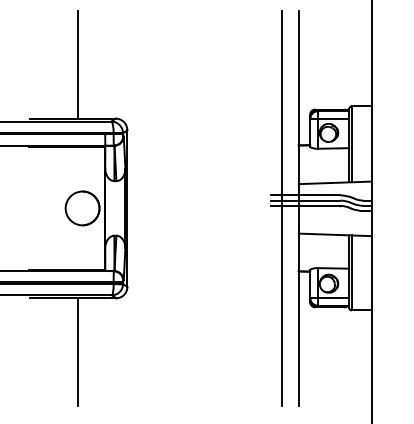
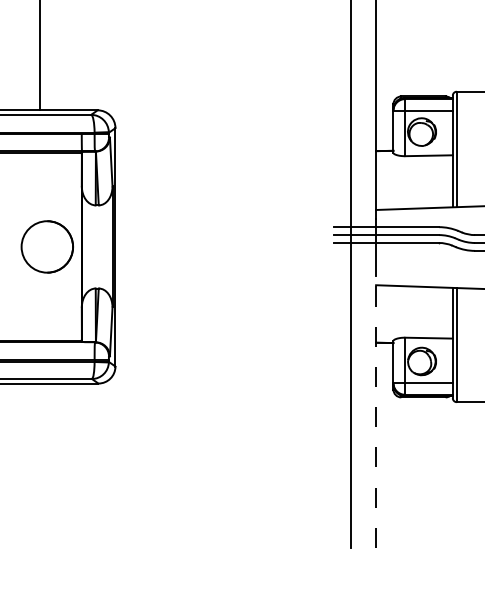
line: (298, 316) -> (375, 411), solid -> dashed
line: (78, 352) -> (41, 466), removed

